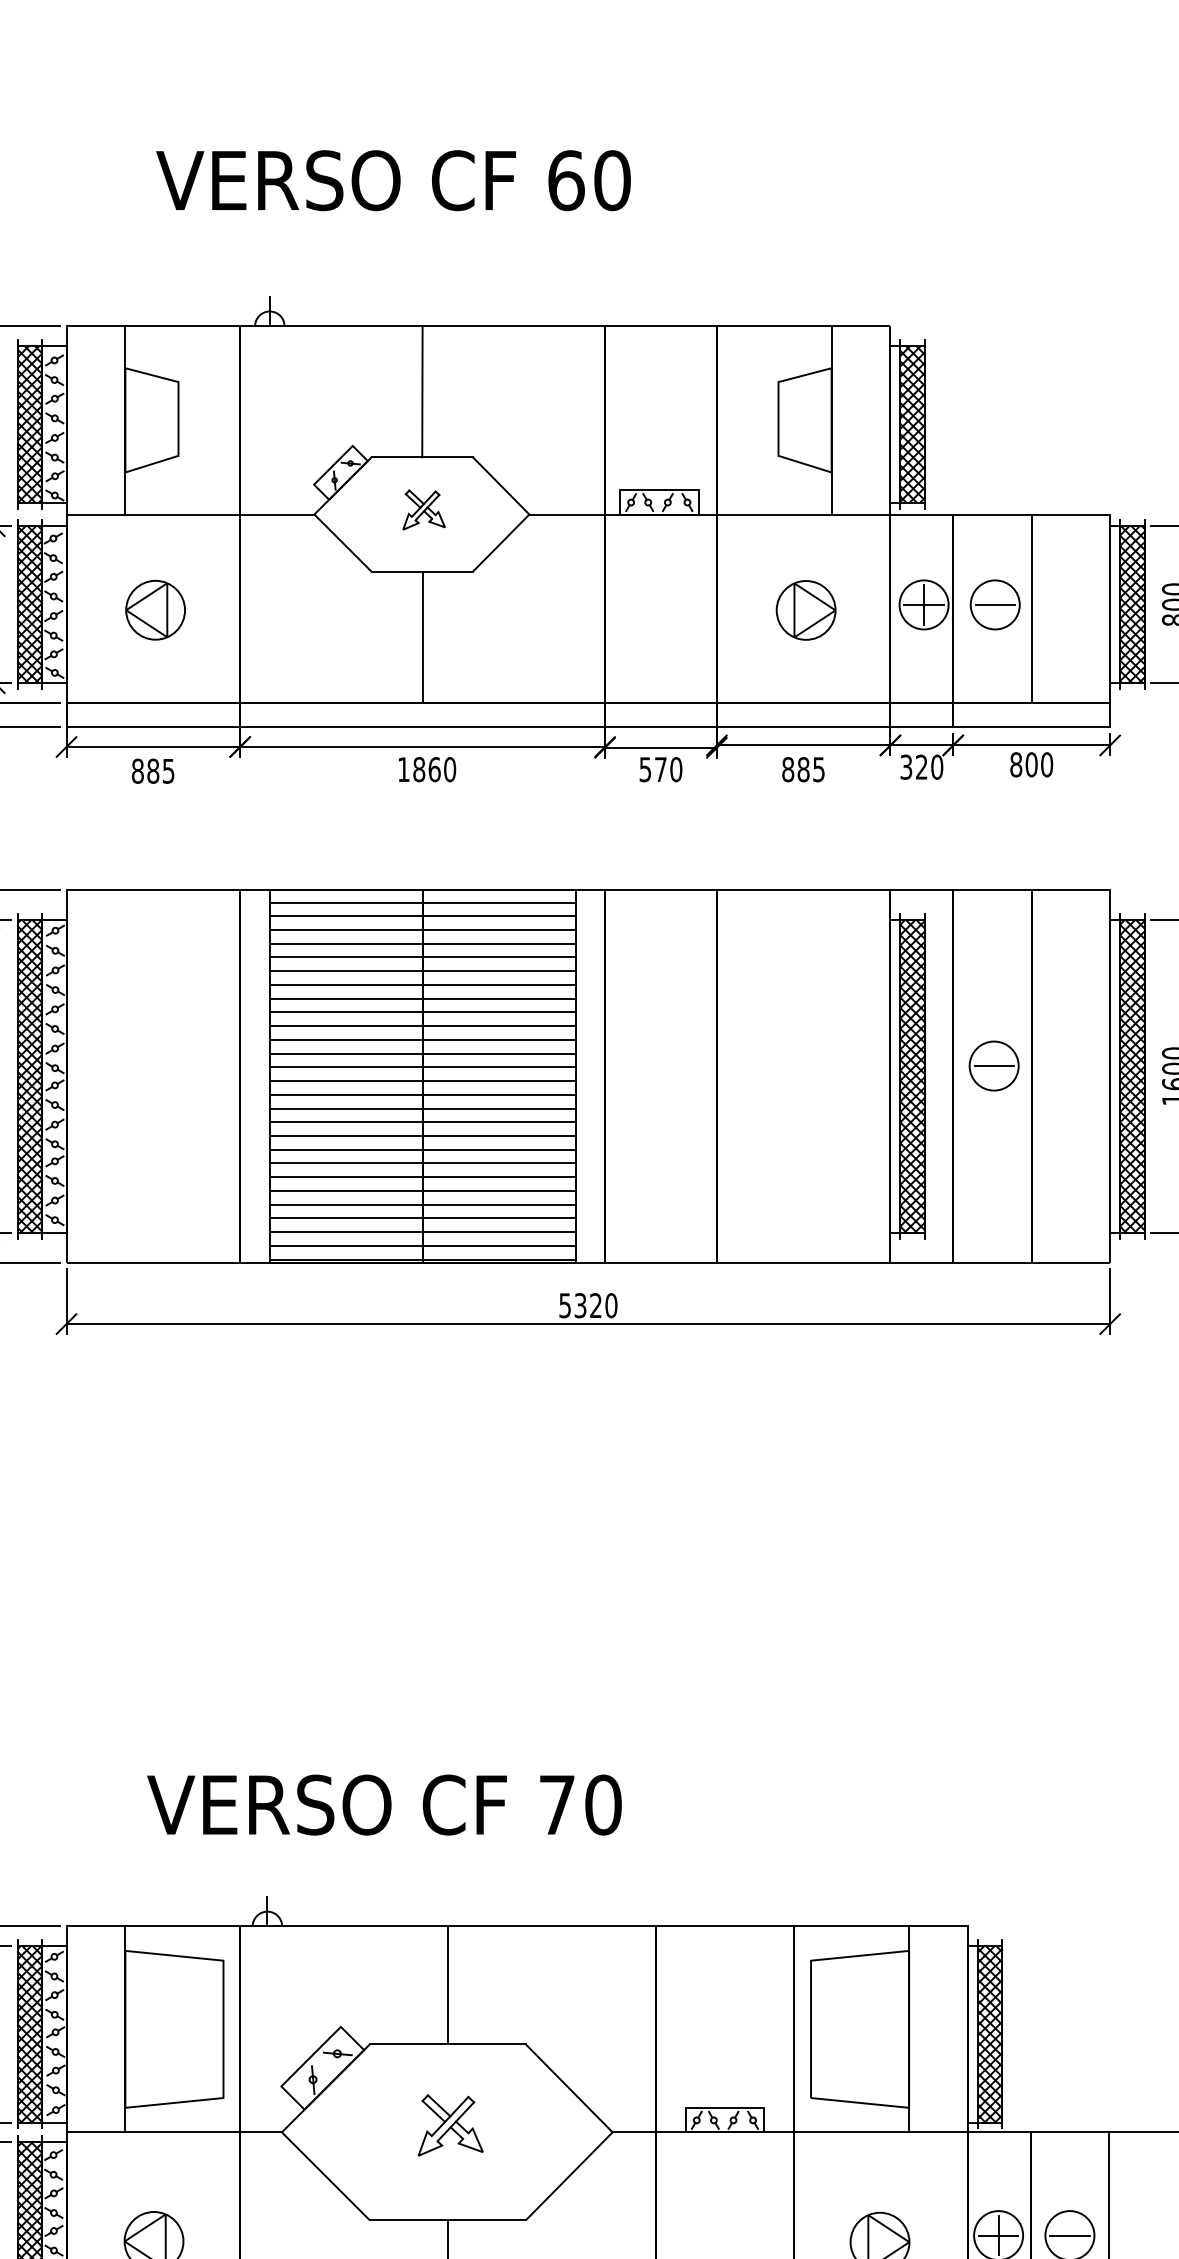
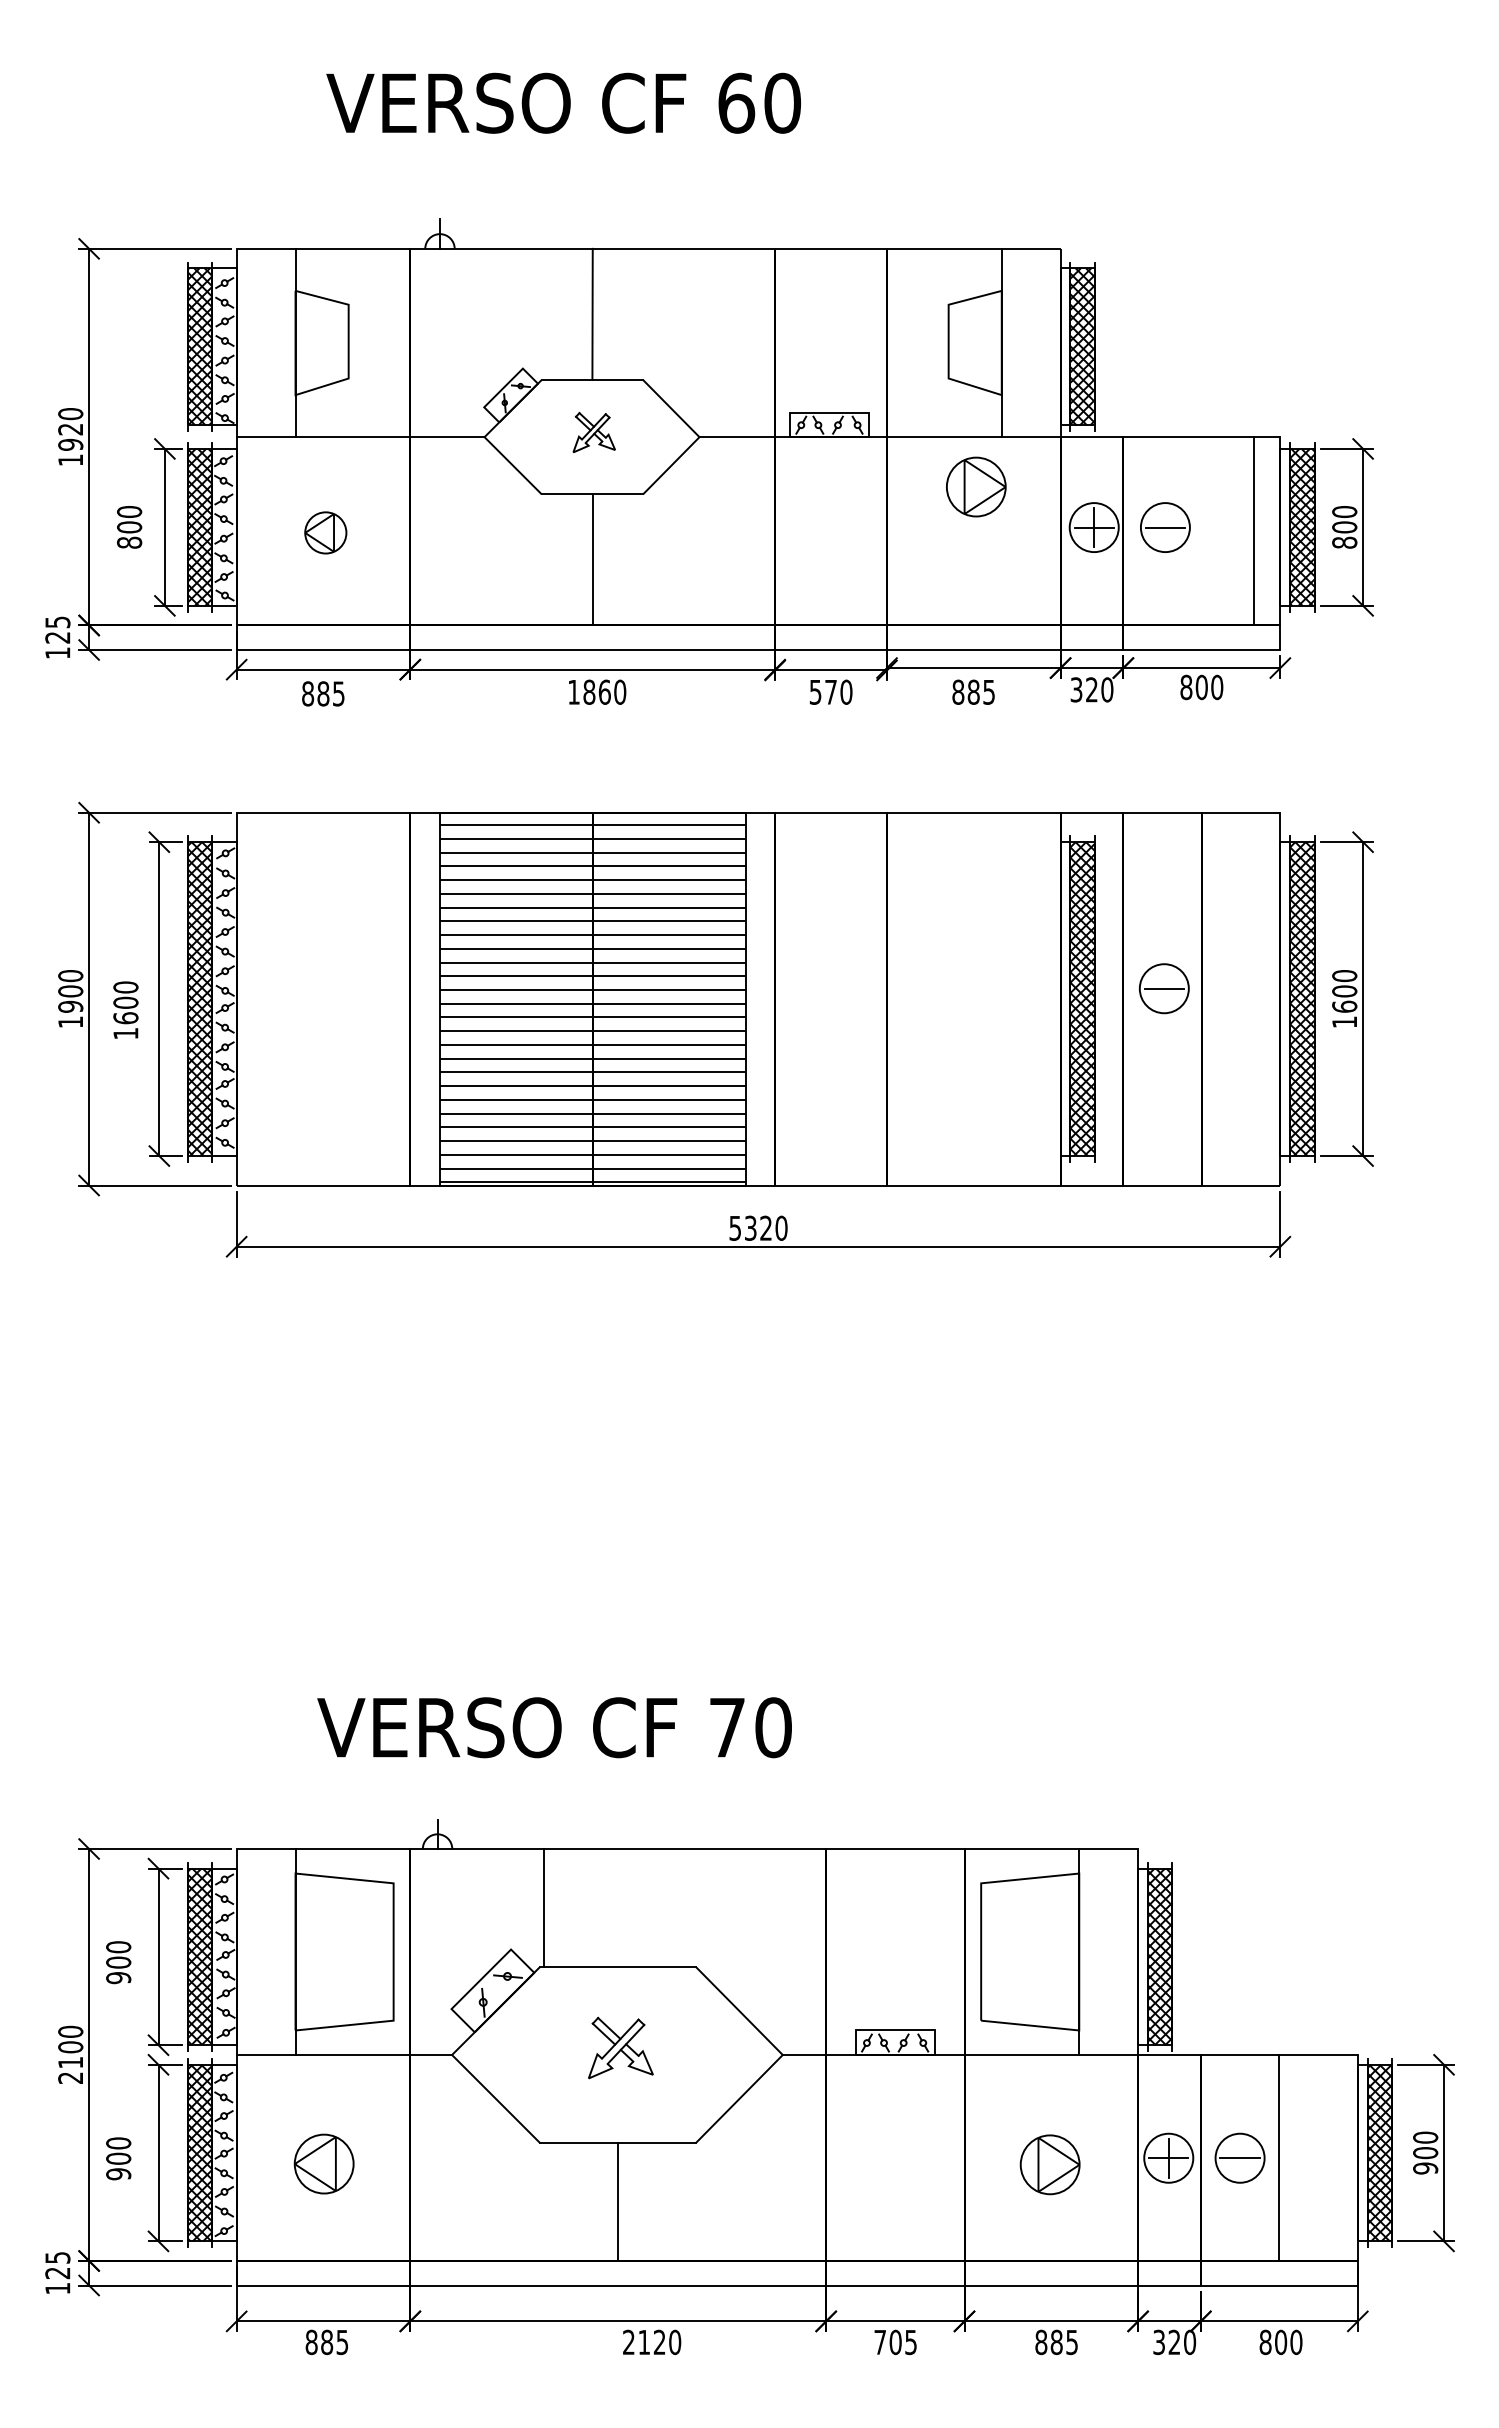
line: (1031, 608) -> (1253, 531), moved
part: (155, 609) -> (325, 532), size x0.7
part: (806, 609) -> (976, 486), moved
line: (447, 1985) -> (543, 1908), moved

